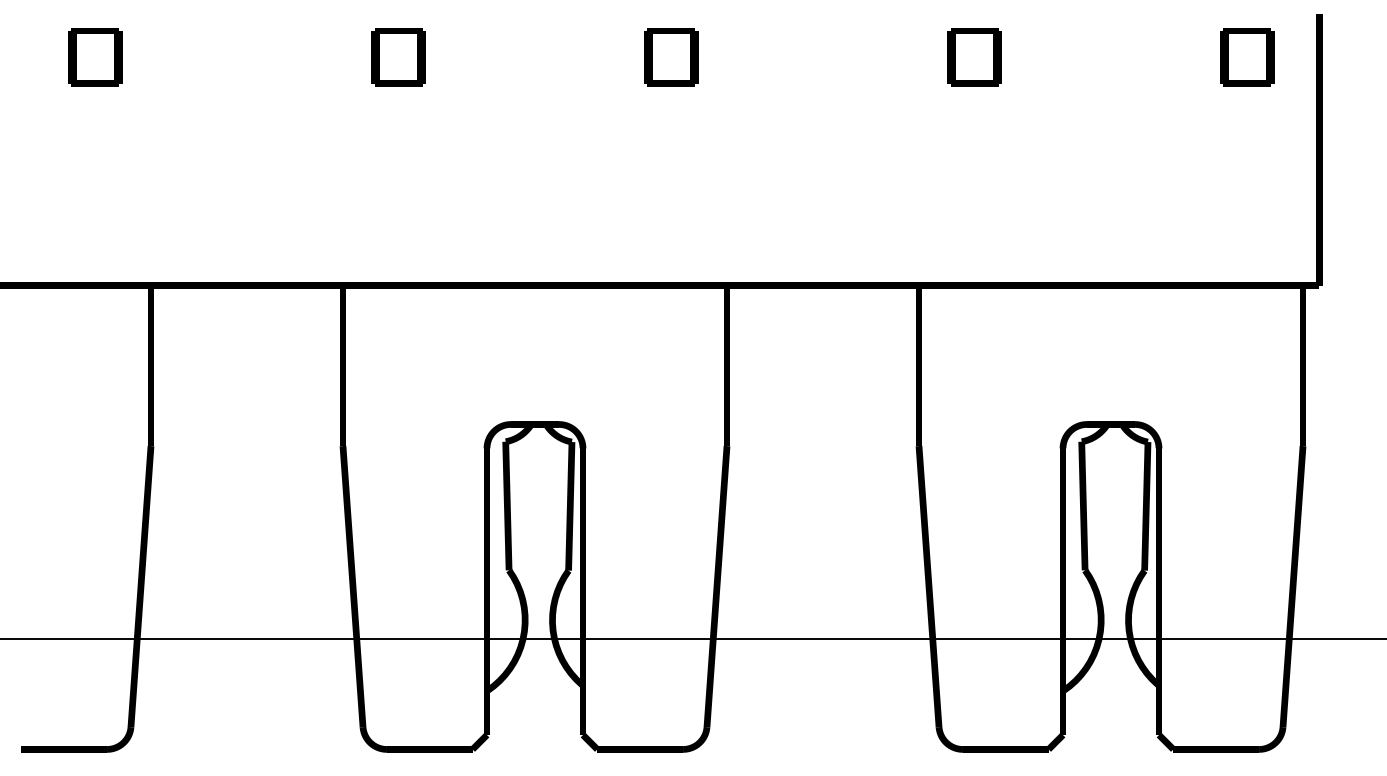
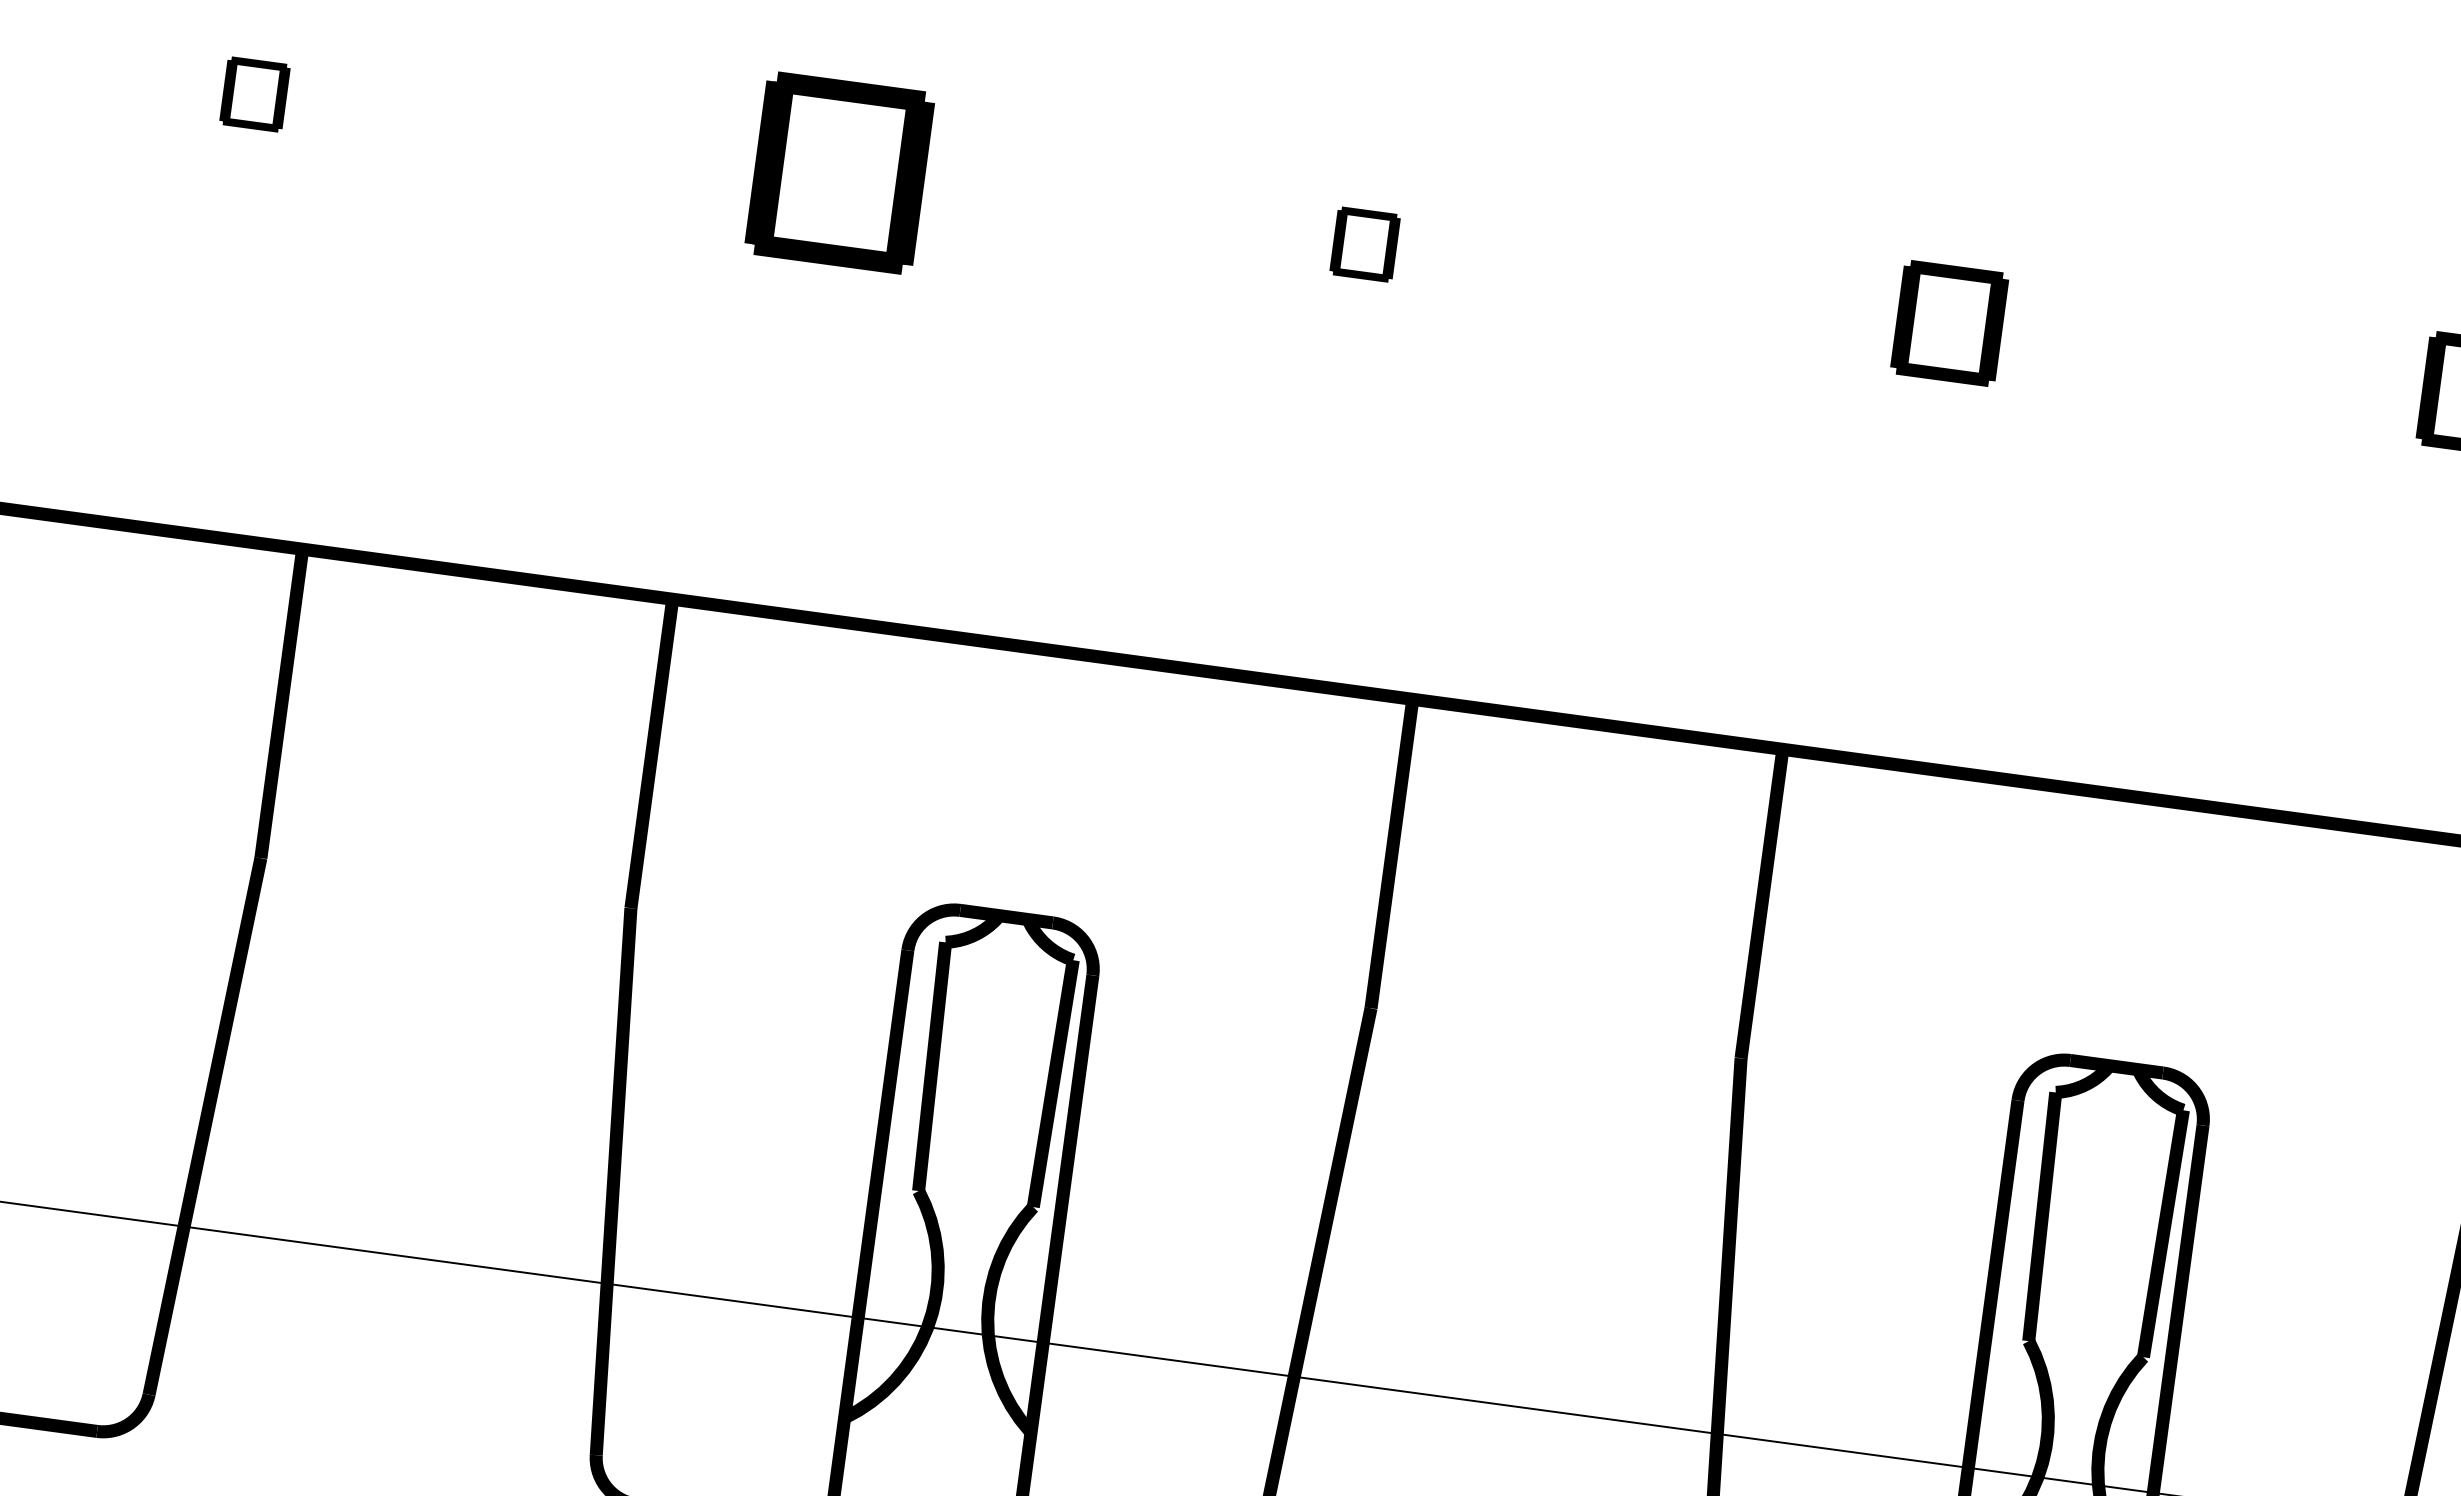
part: (95, 57) -> (255, 94), size x0.6
part: (398, 57) -> (839, 173), size x1.6
part: (671, 57) -> (1365, 244), size x0.6

